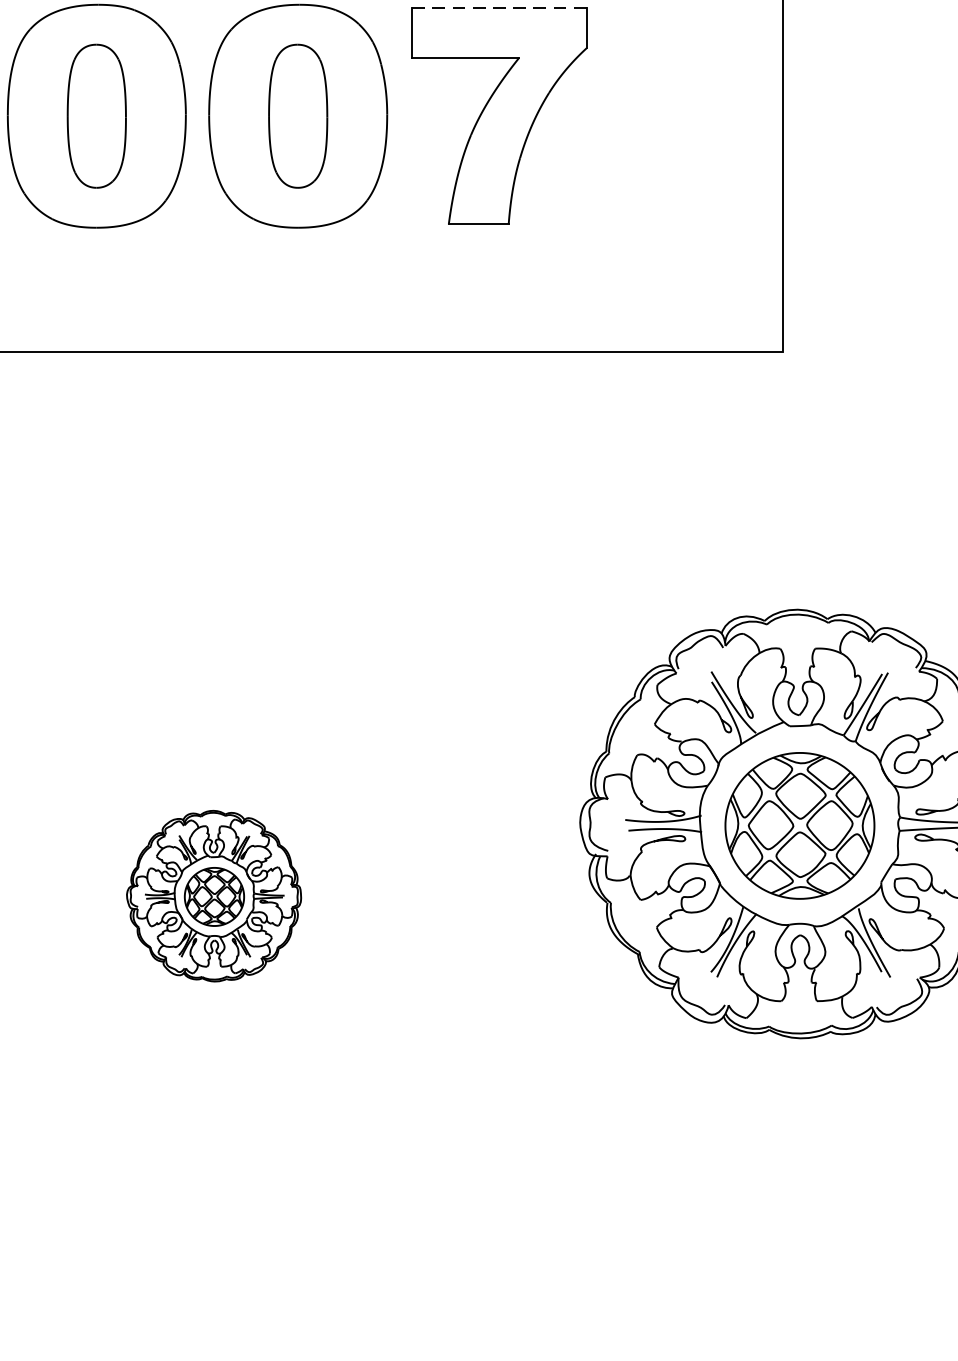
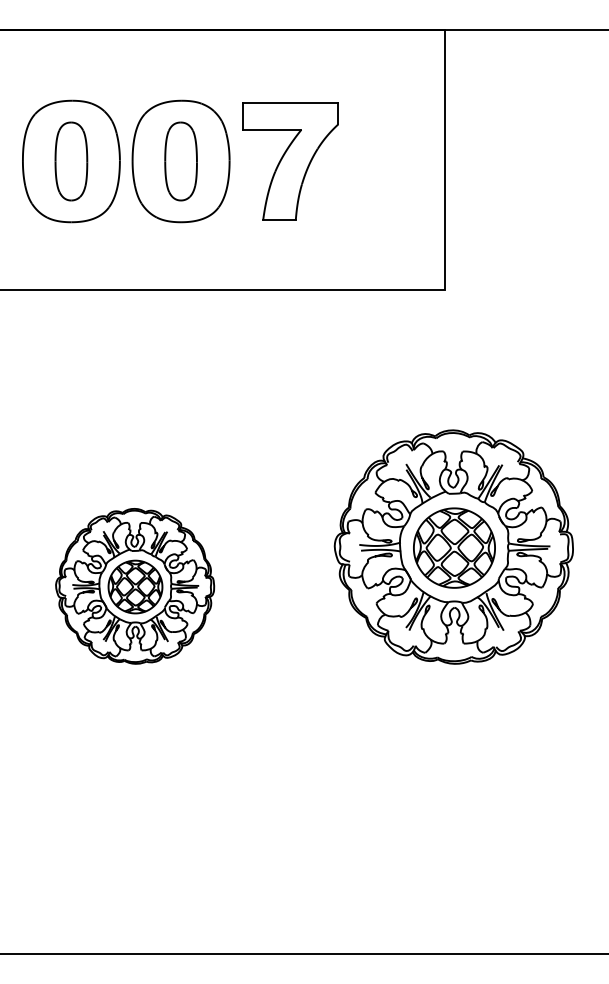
line: (498, 7) -> (290, 102), dashed -> solid
part: (214, 896) -> (135, 586), size x1.67

